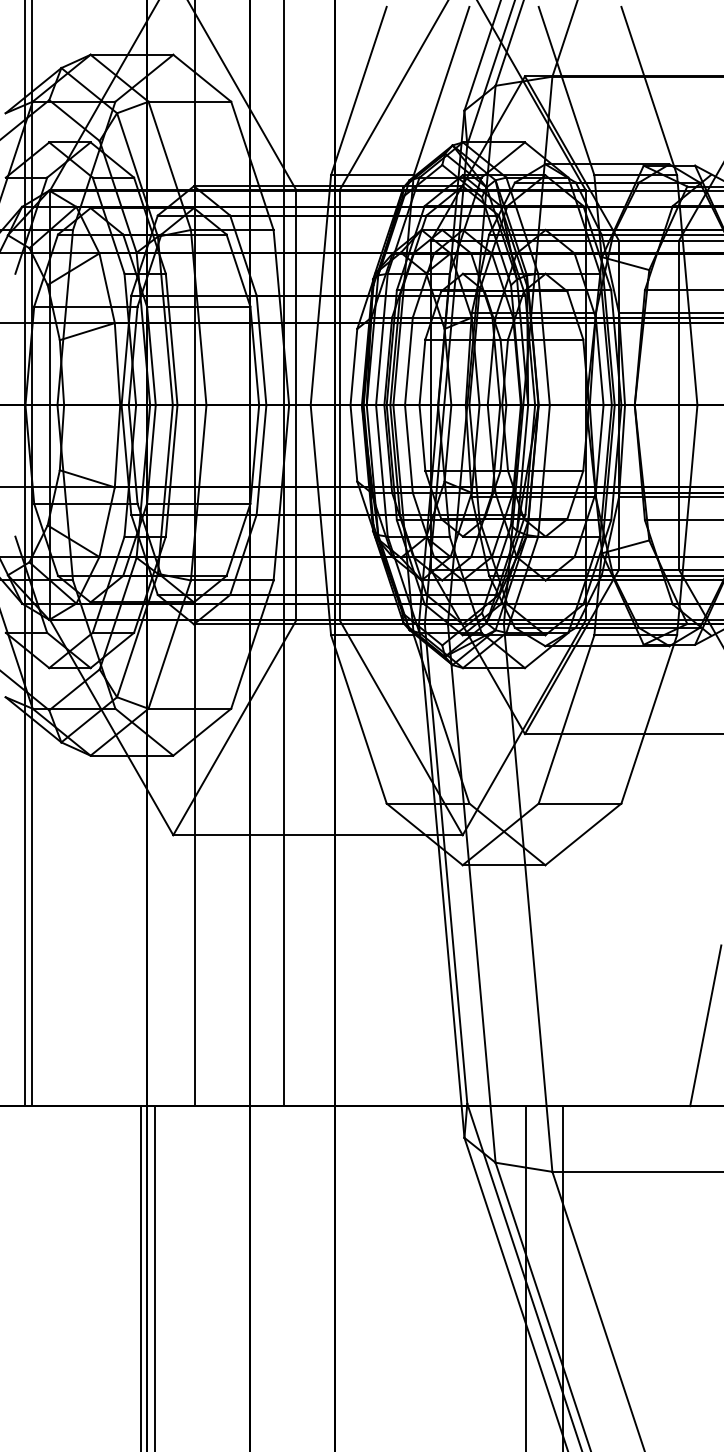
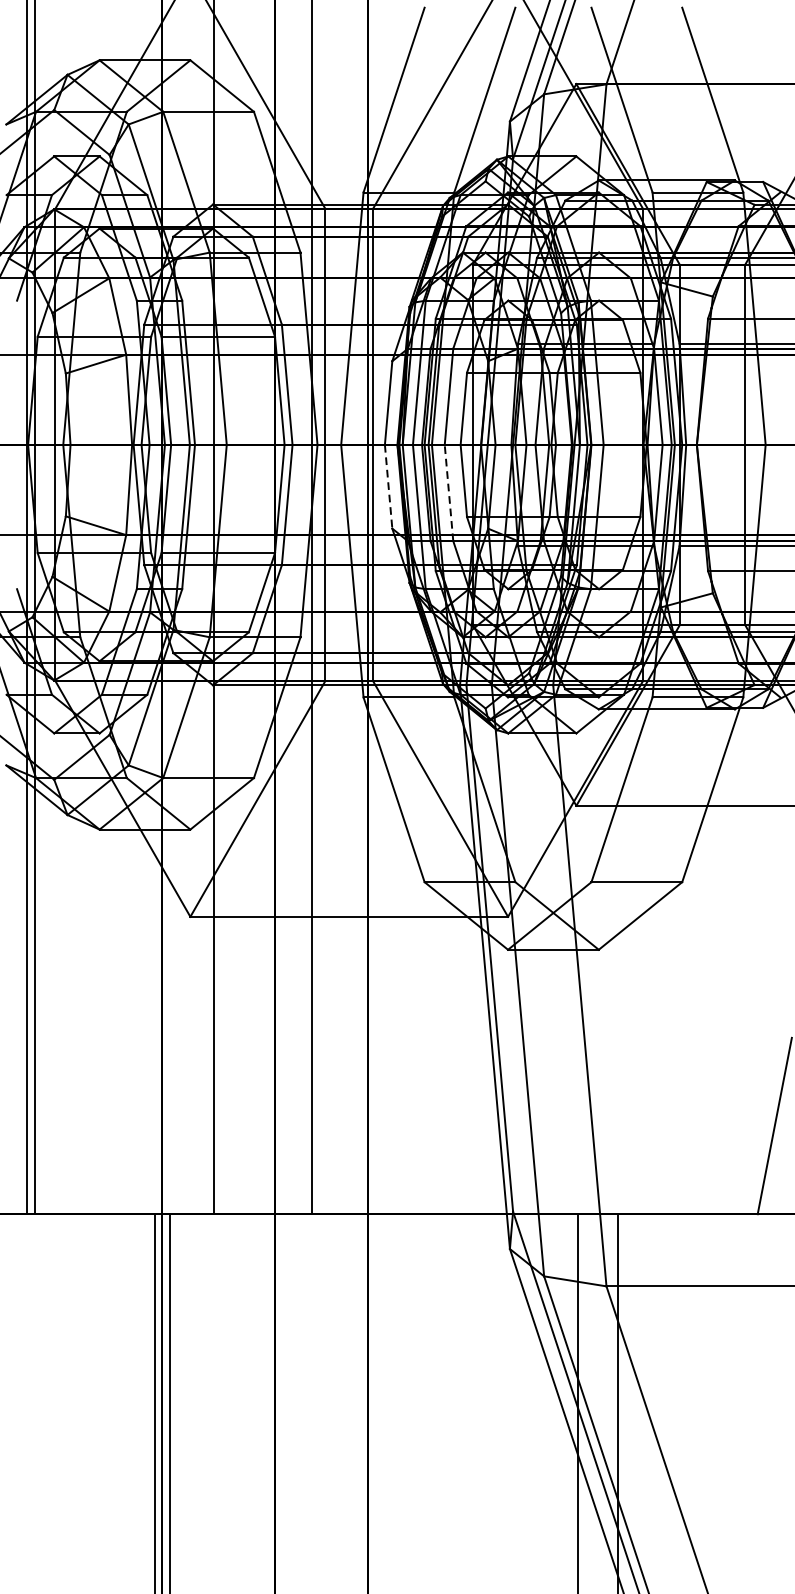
line: (353, 443) -> (388, 486), solid -> dashed
line: (408, 449) -> (448, 493), solid -> dashed

